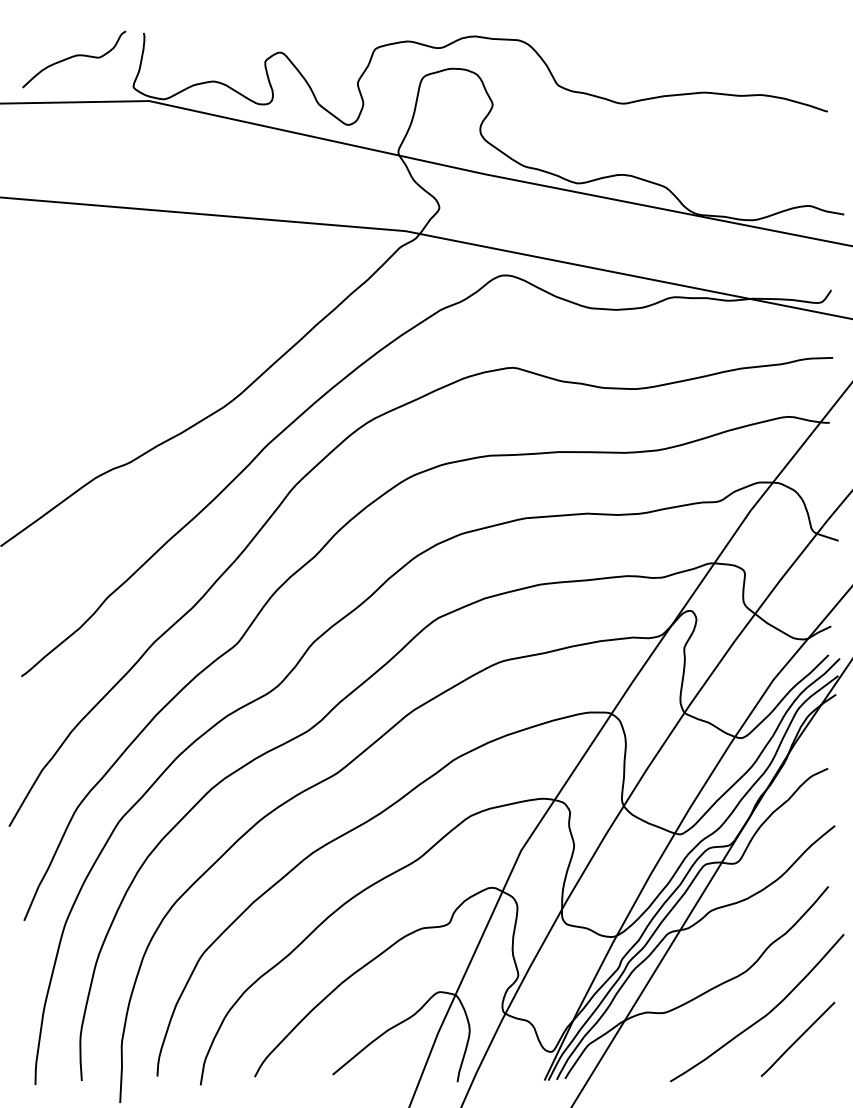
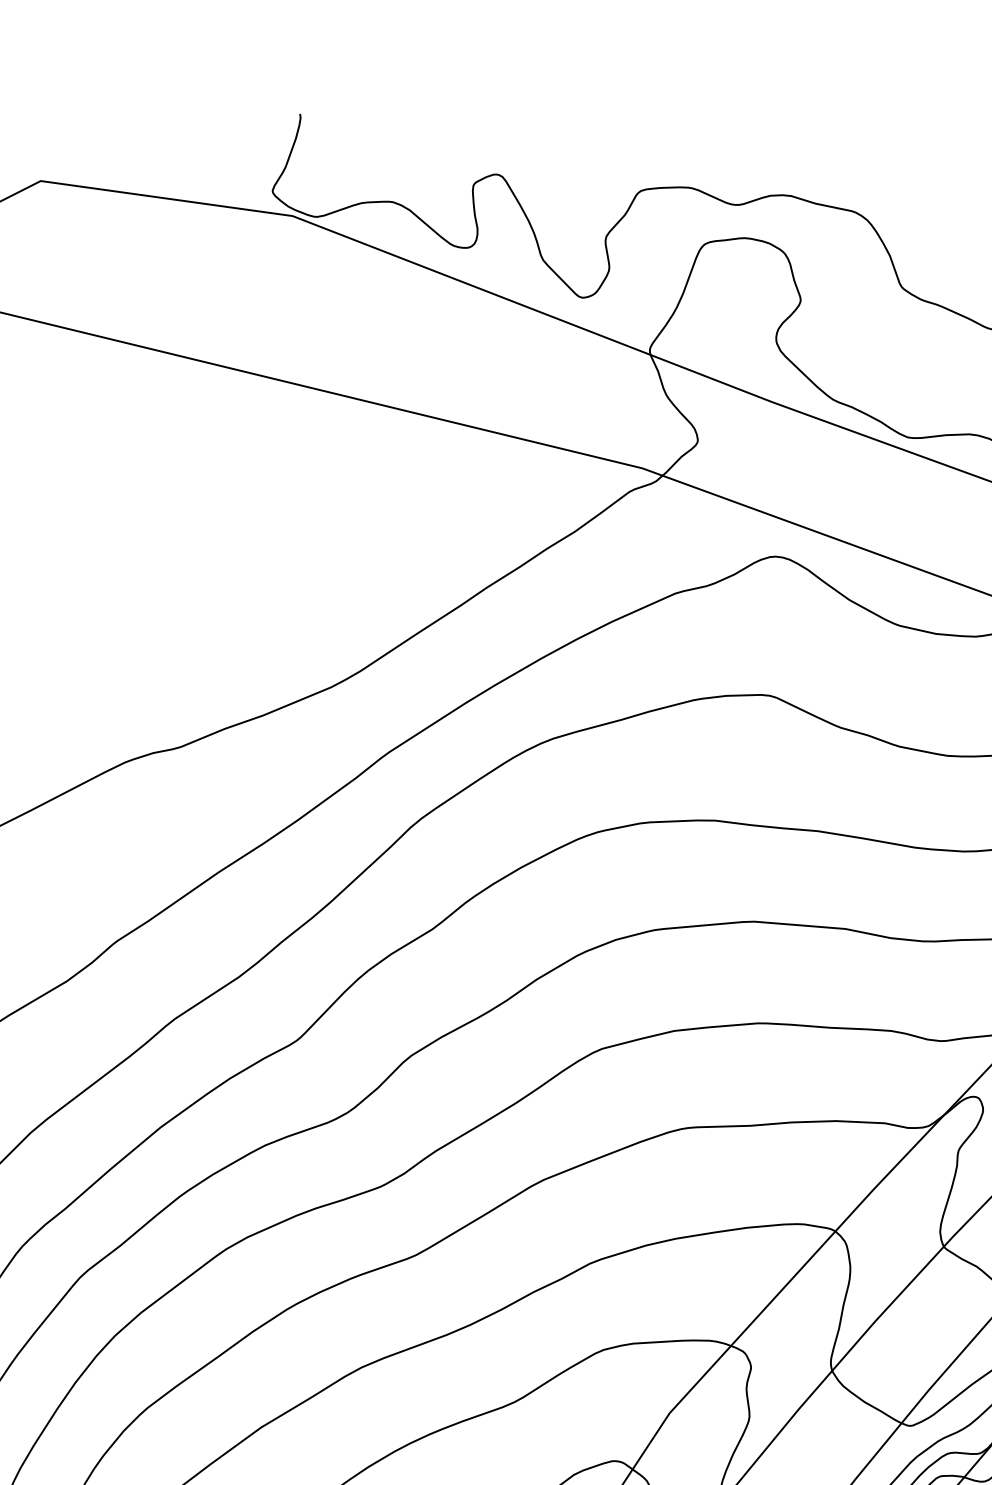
curve: (74, 57) -> (191, 134), removed

